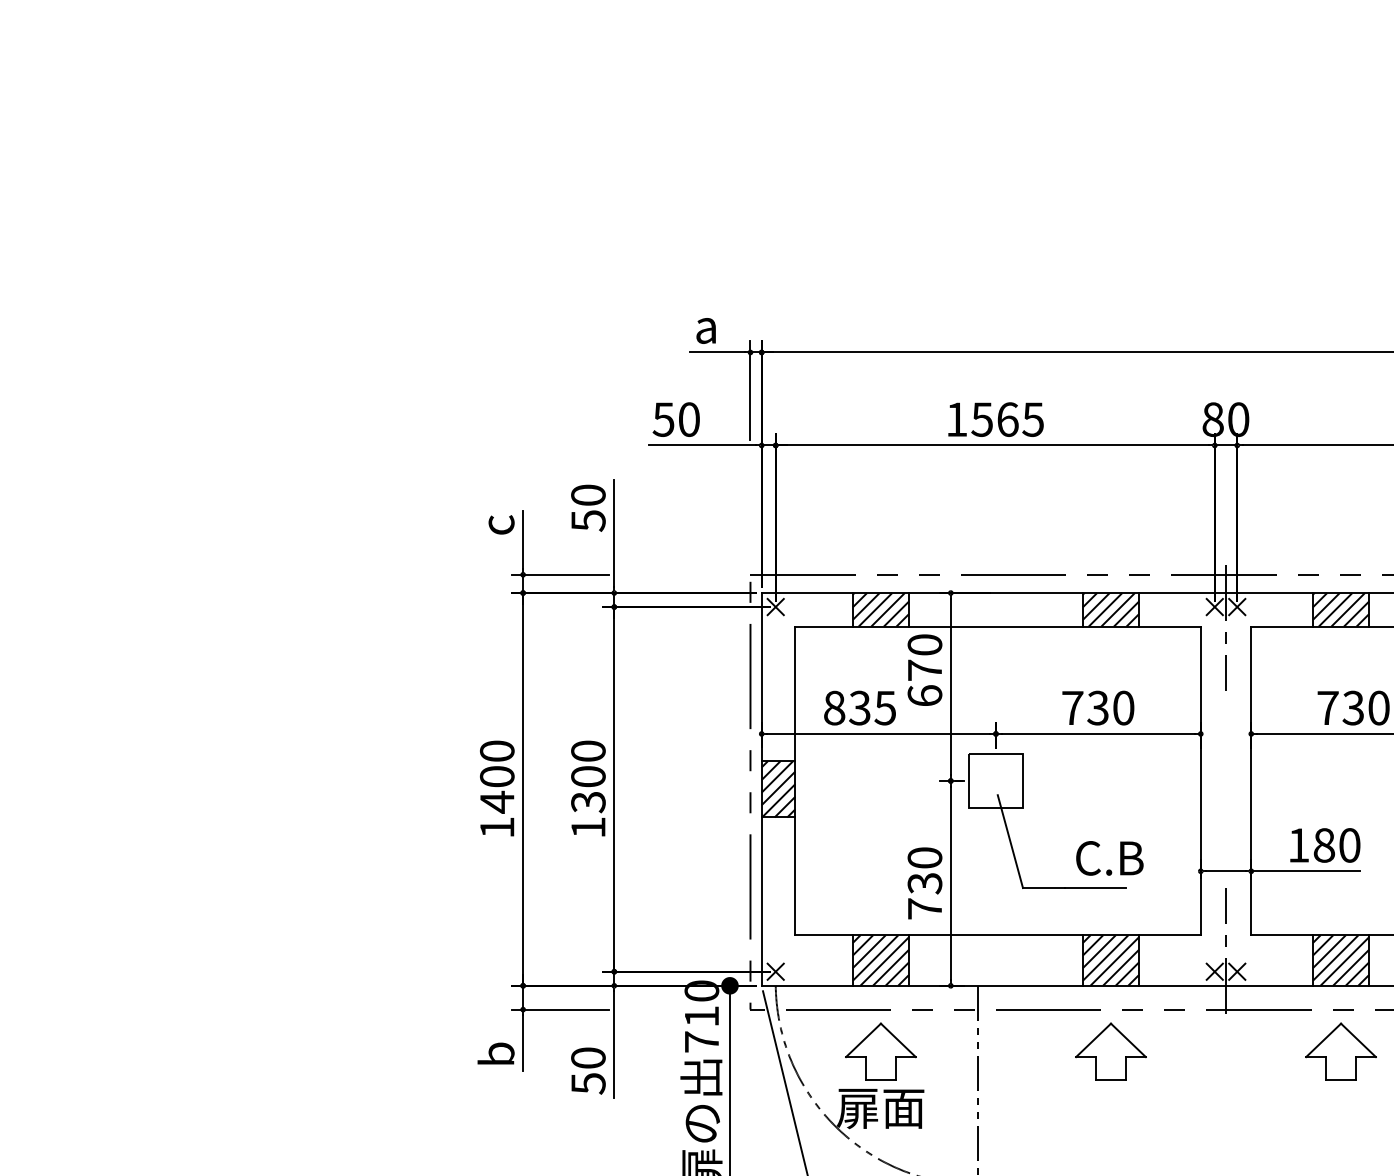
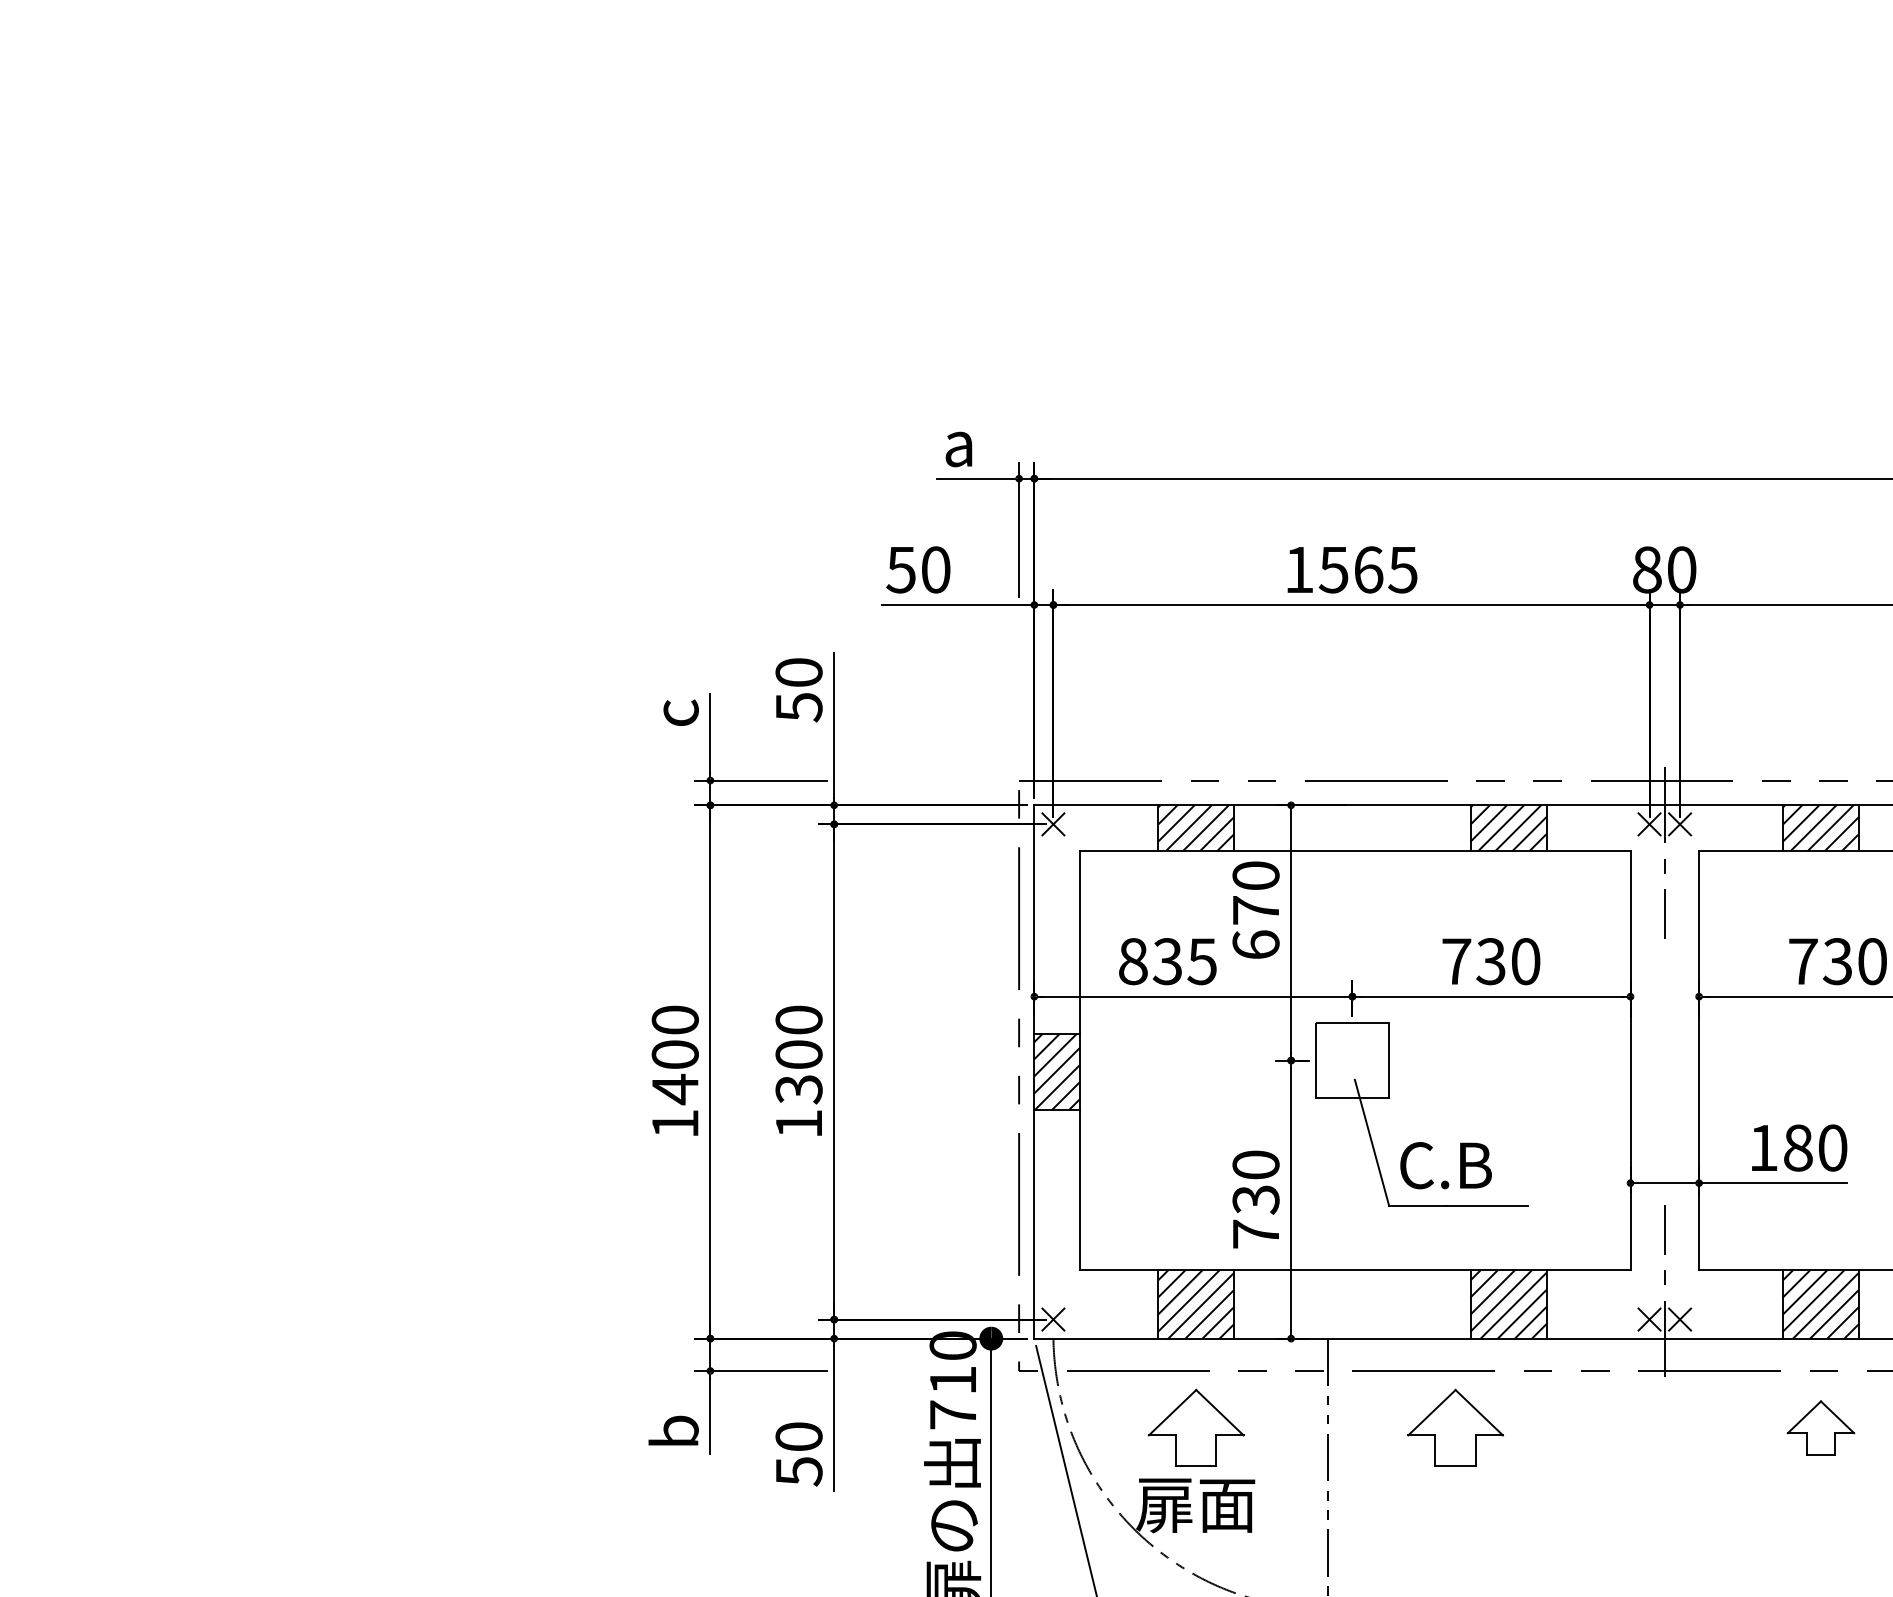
text: (1109, 858) -> (1445, 1165), moved
part: (1110, 1051) -> (1455, 1427), moved
part: (1340, 1051) -> (1820, 1427), size x0.7

